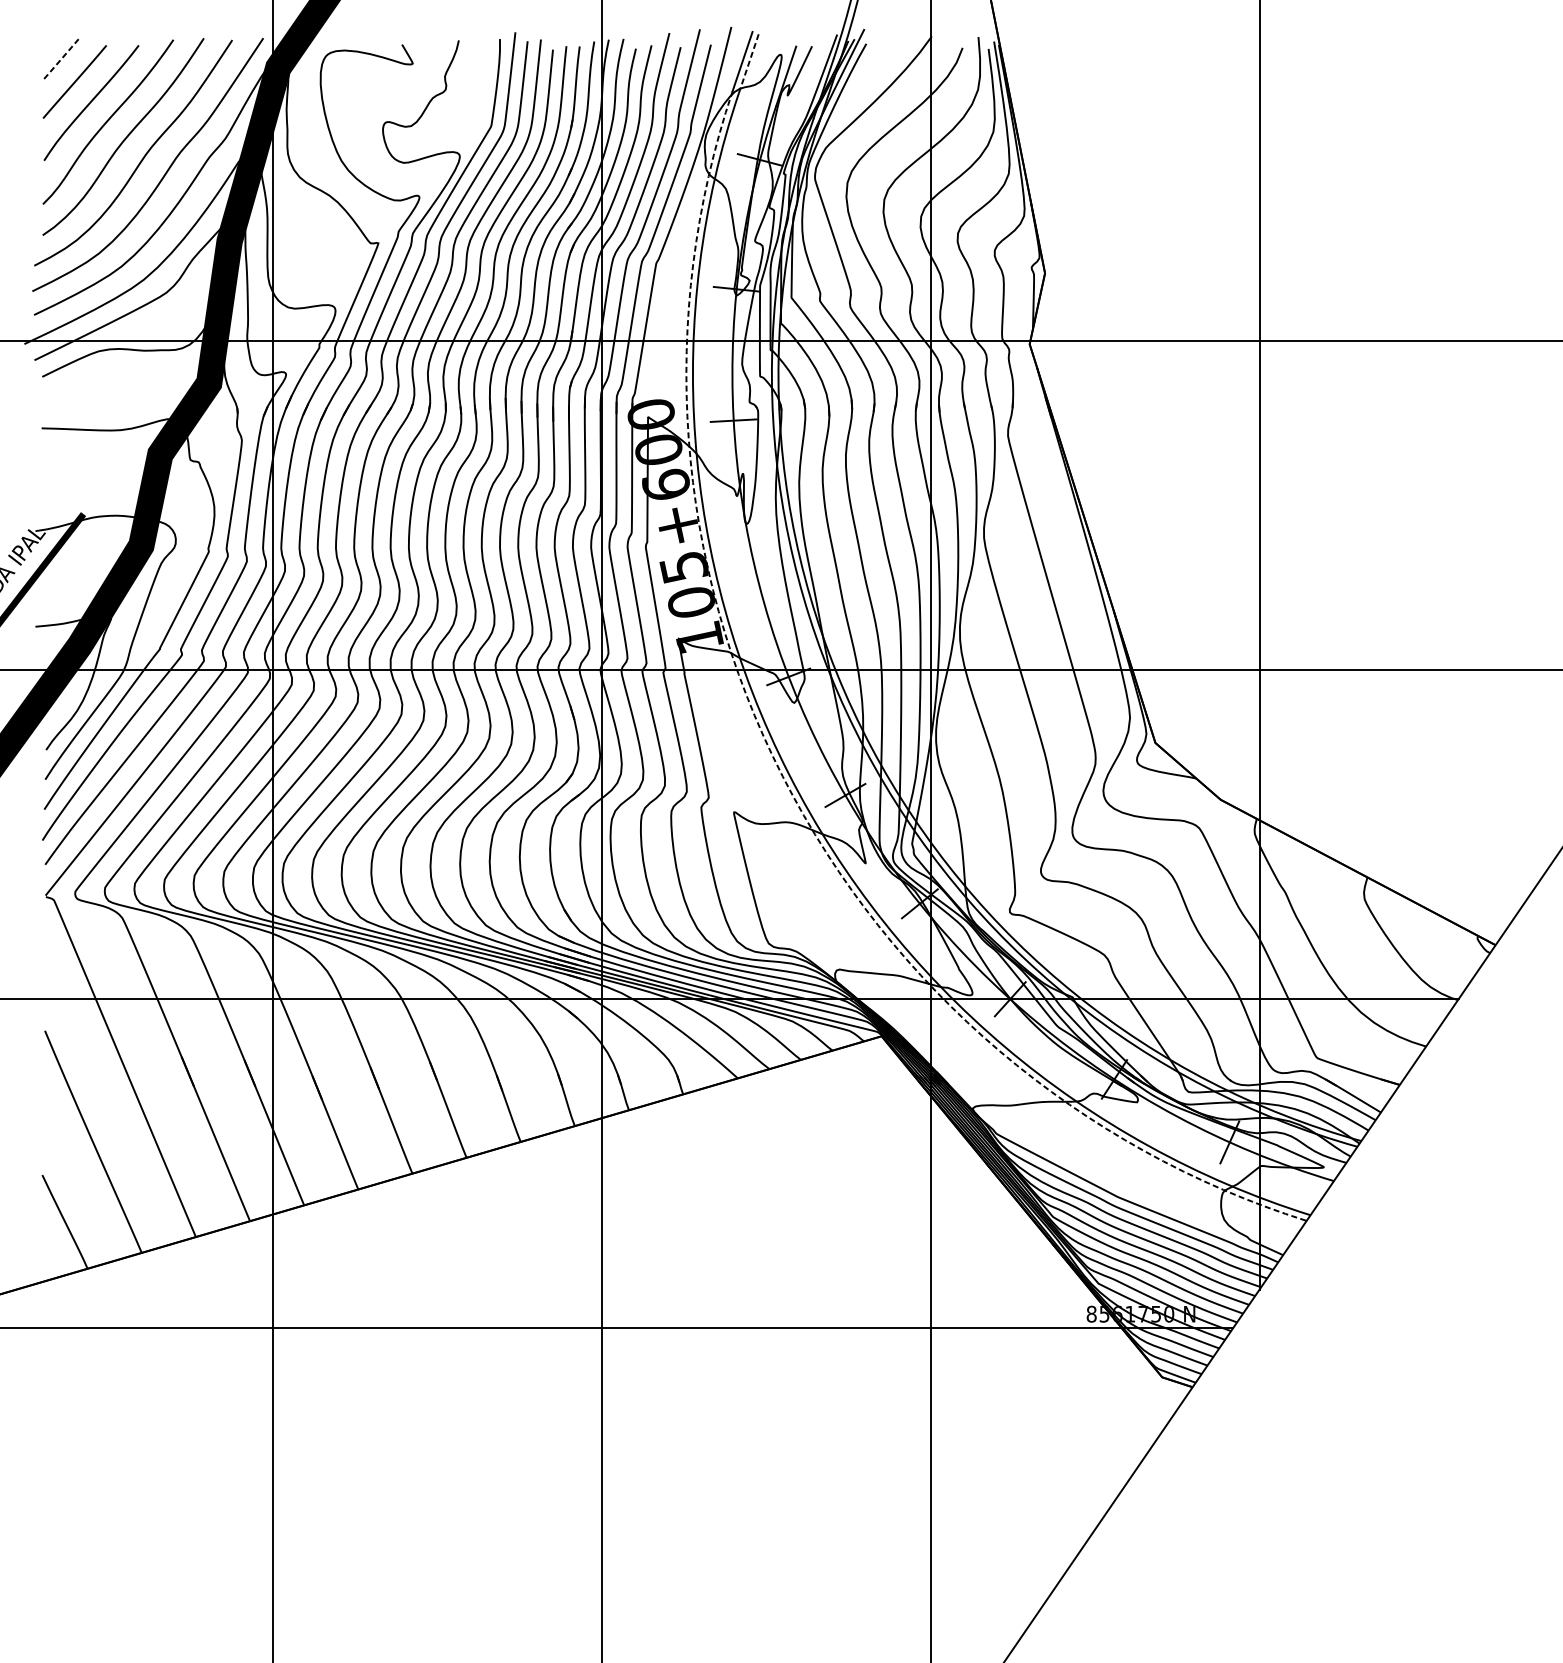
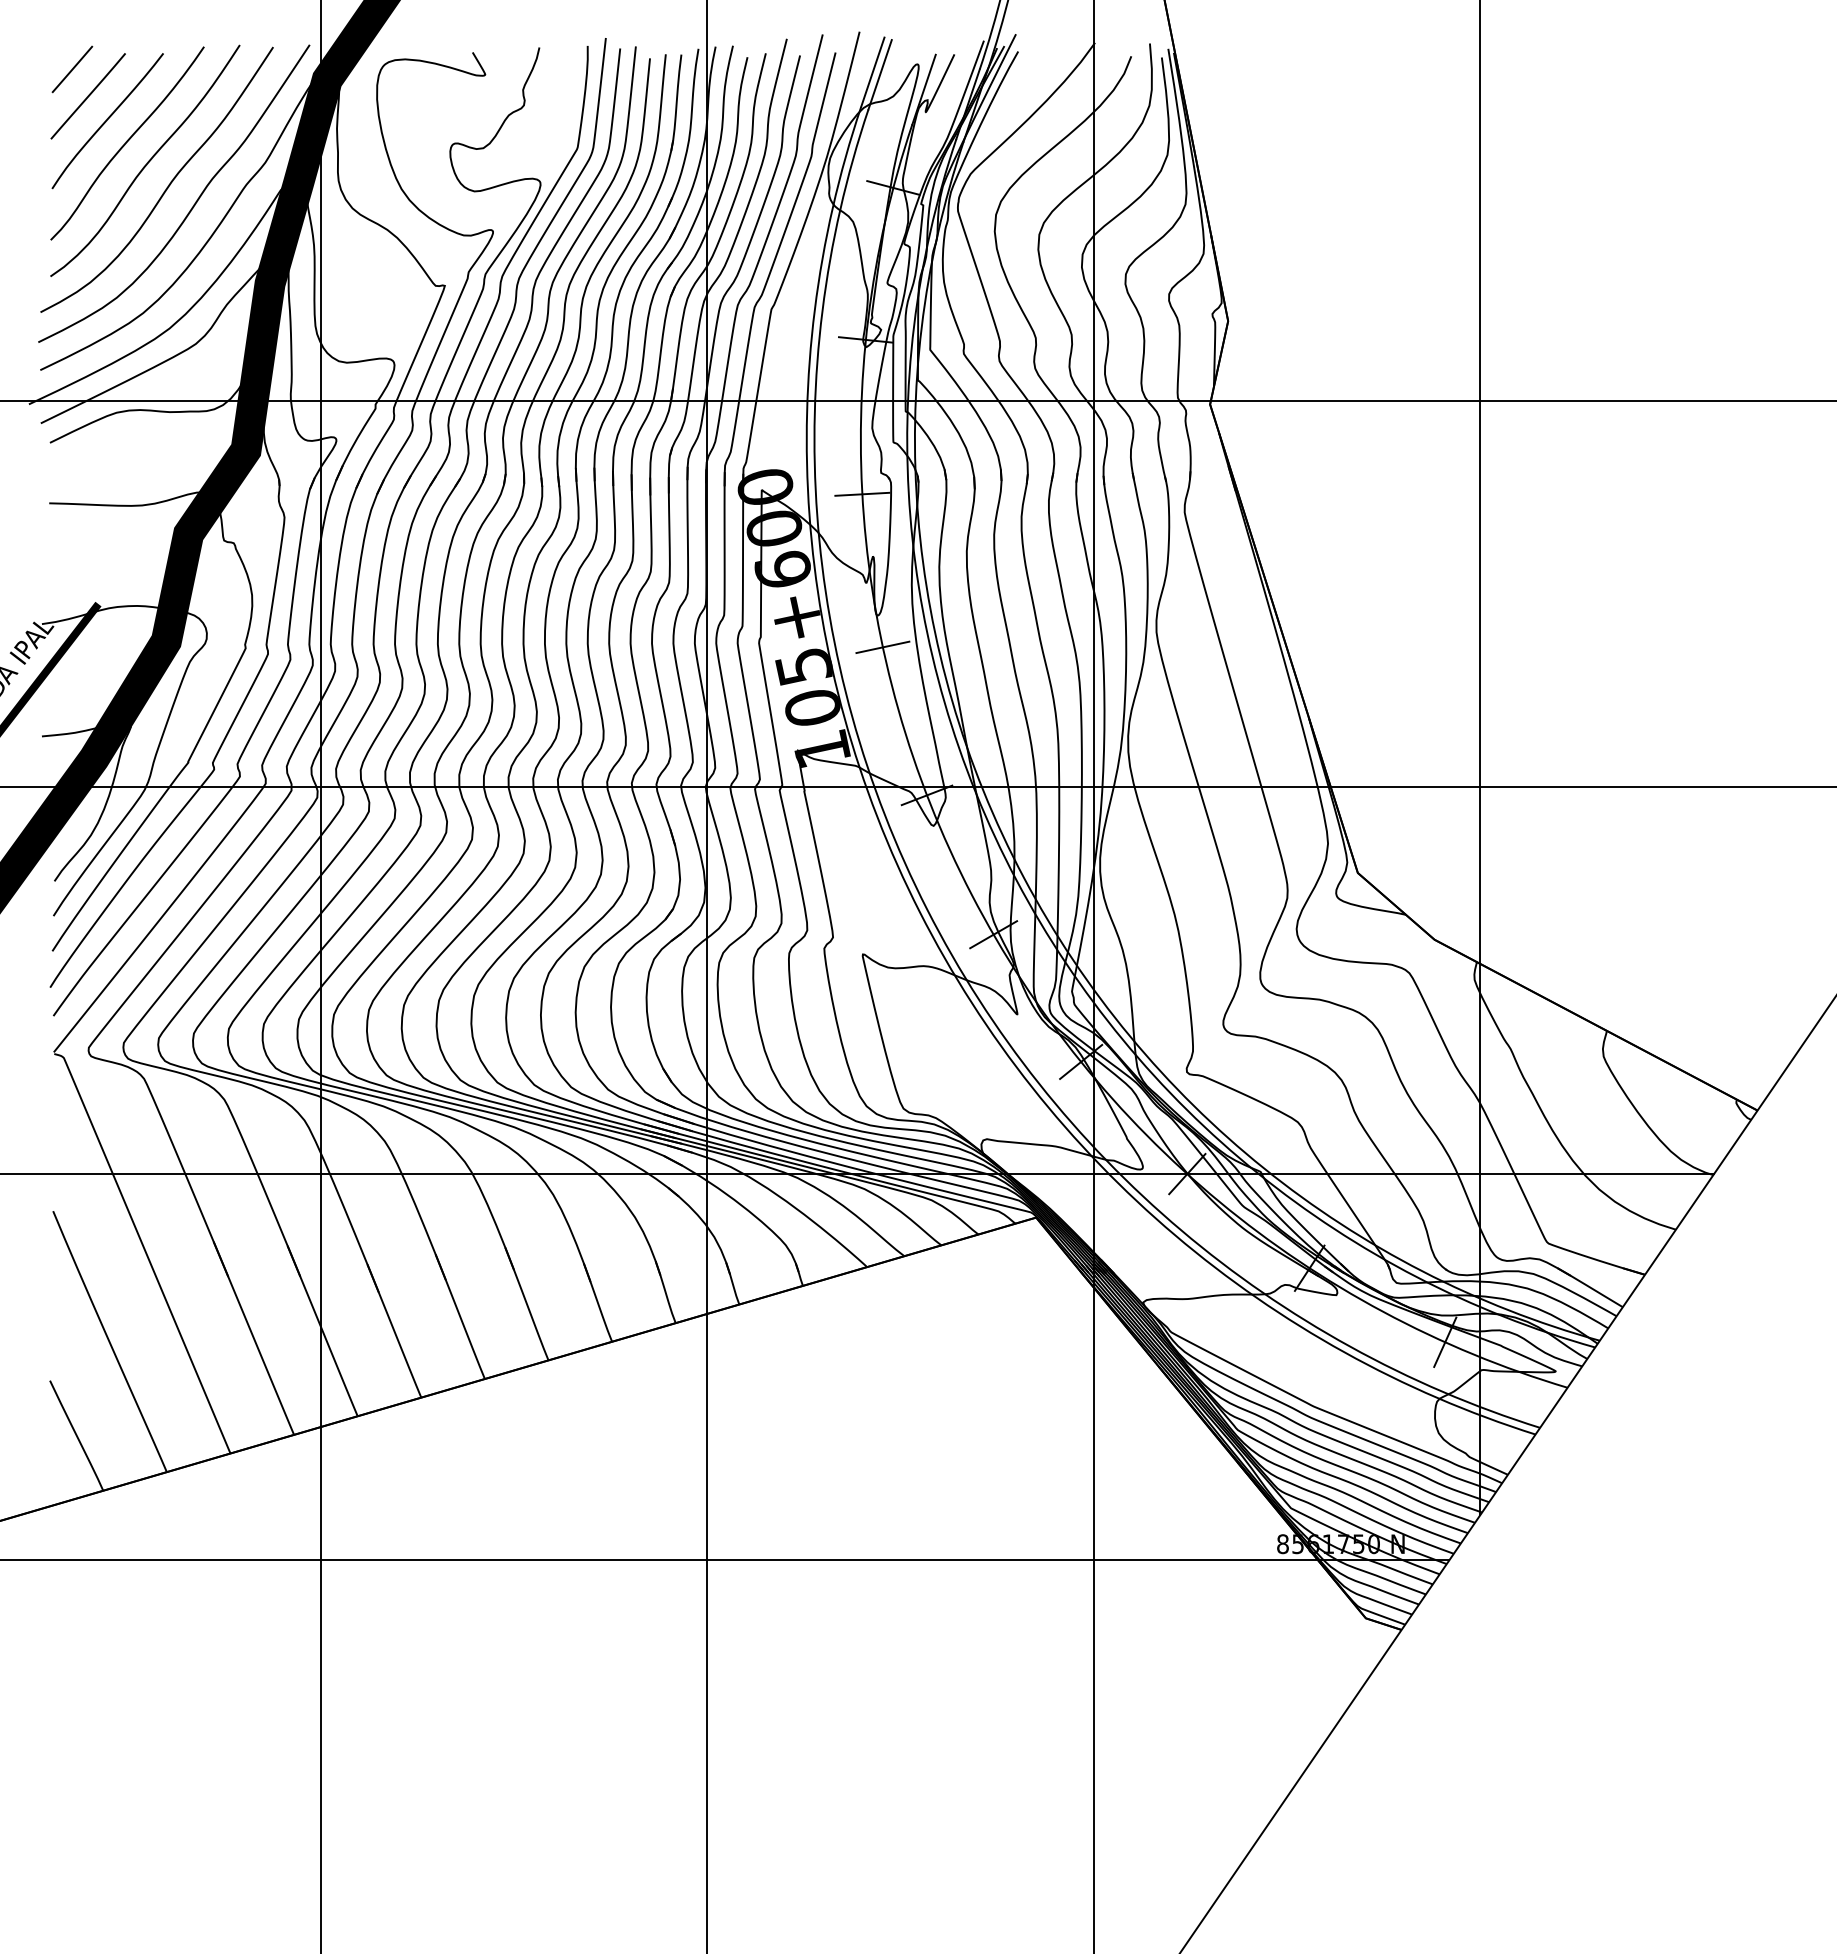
line: (62, 58) -> (73, 68), dashed -> solid
line: (749, 63) -> (880, 74), dashed -> solid
line: (750, 551) -> (882, 647), added
arc: (782, 776) -> (919, 912), dashed -> solid

